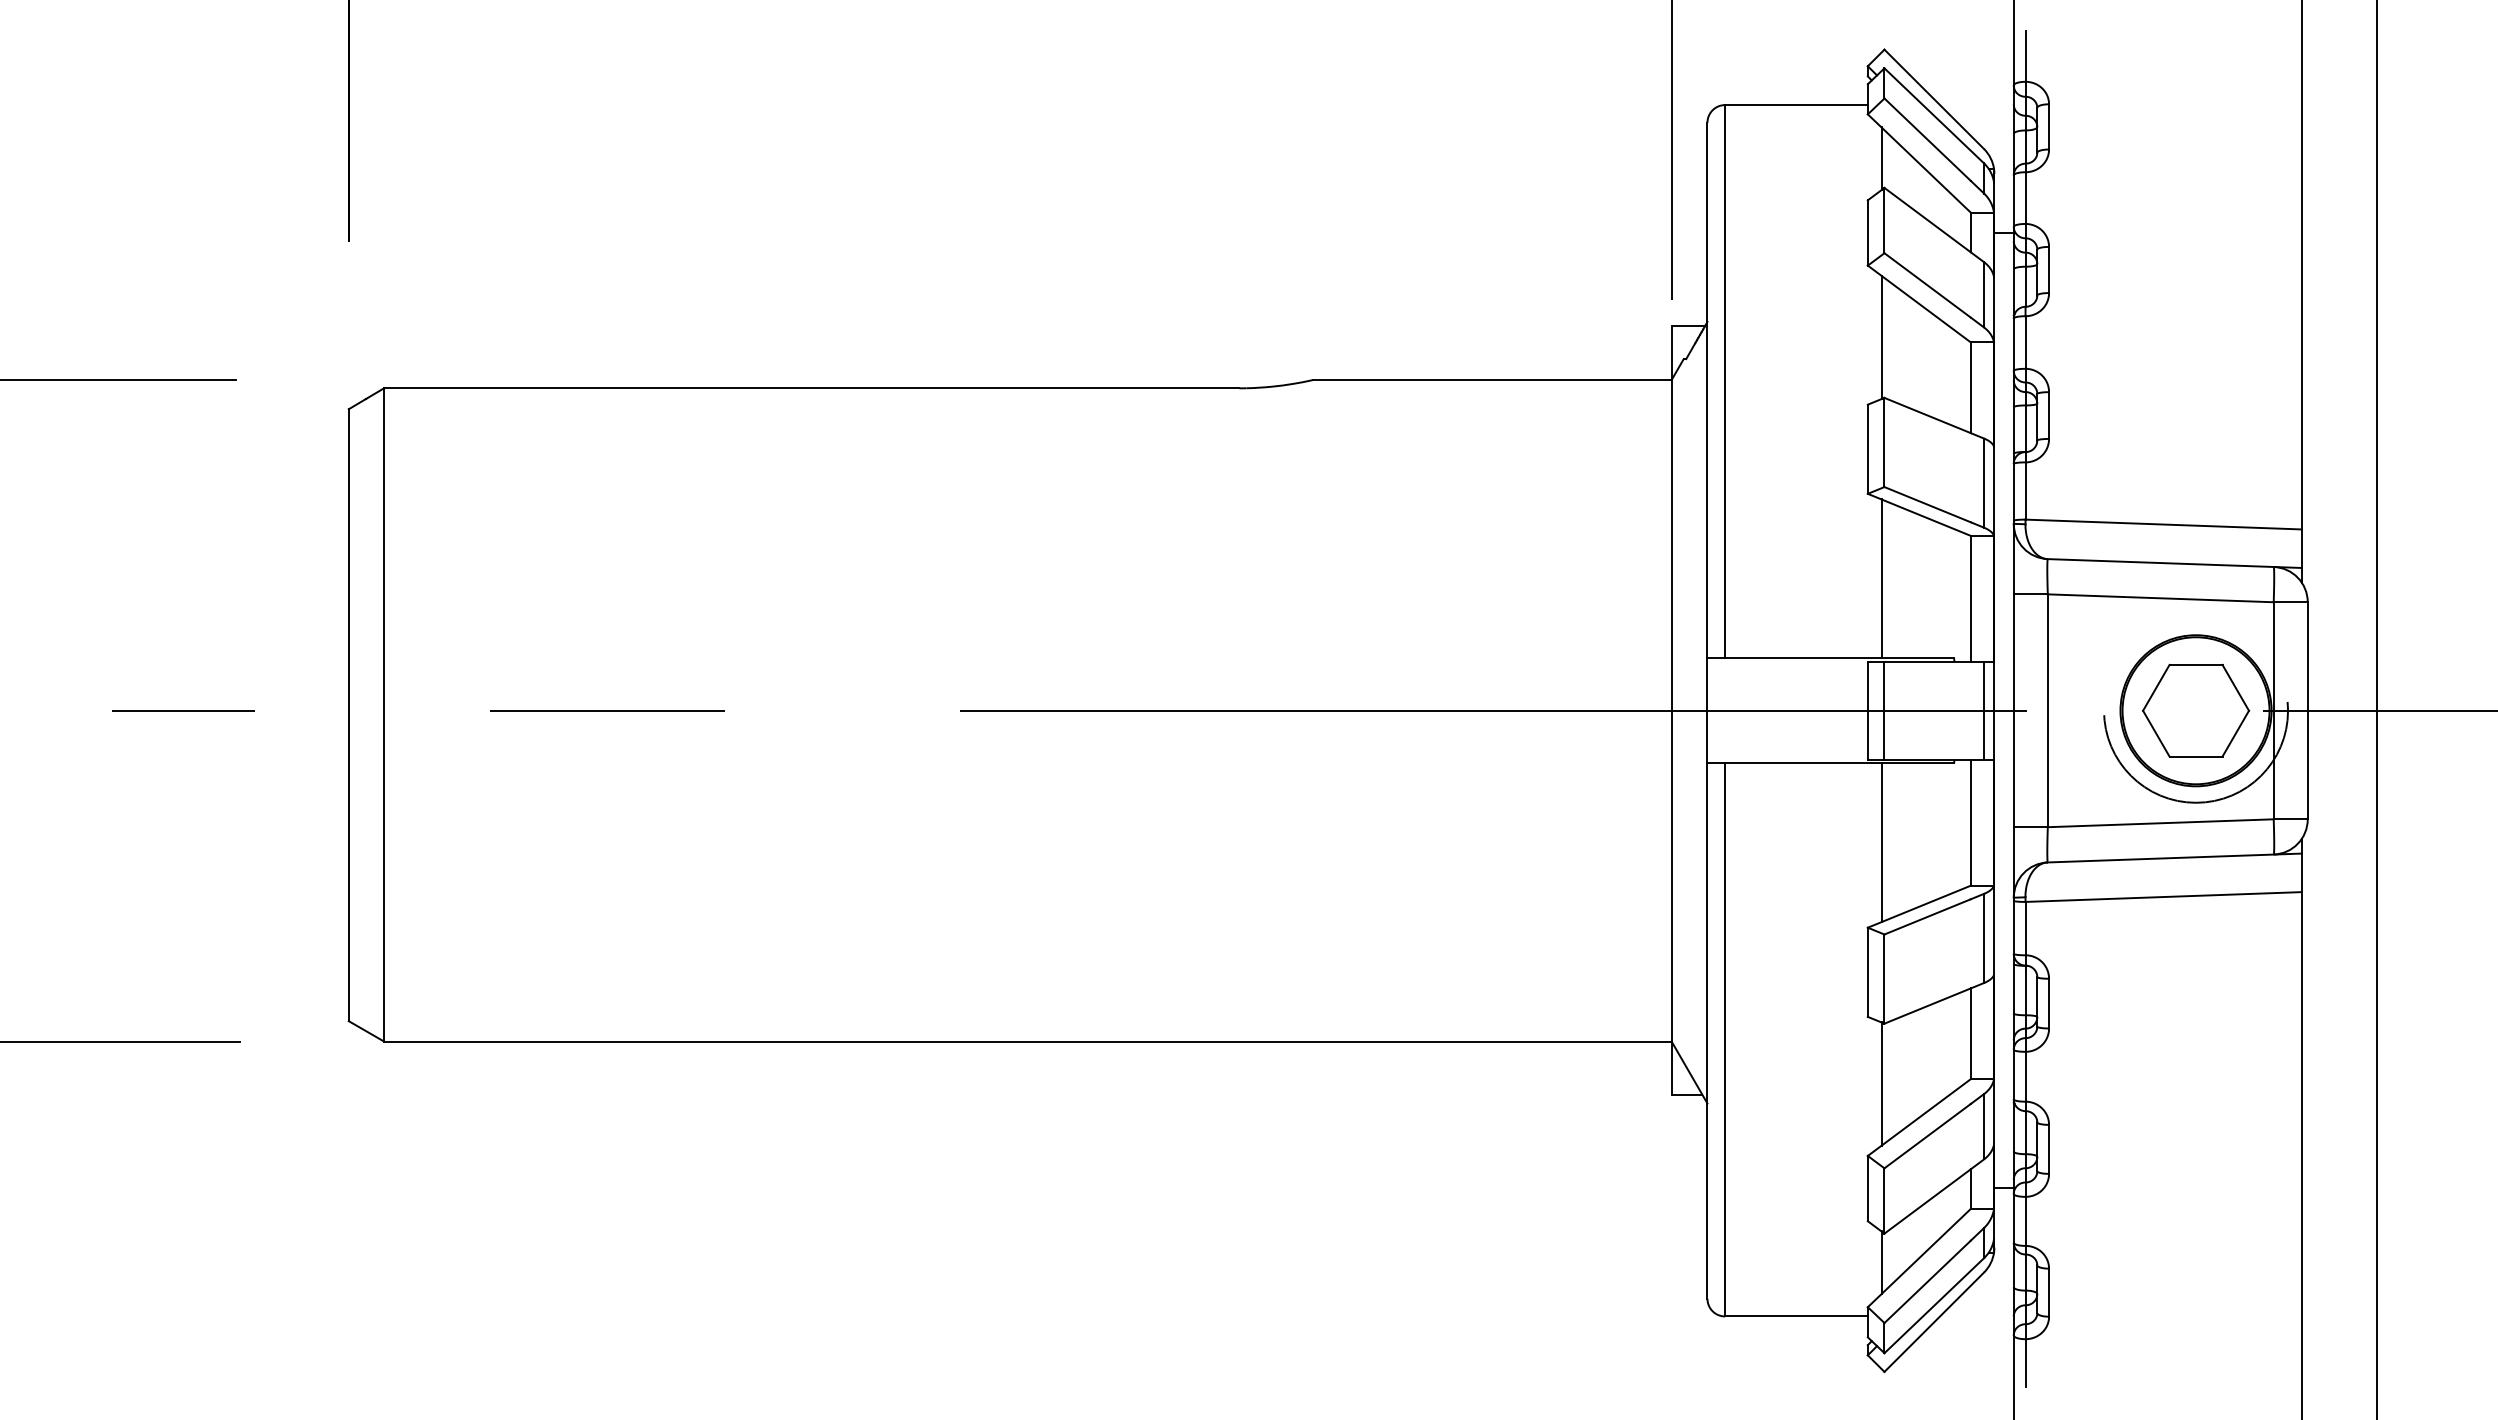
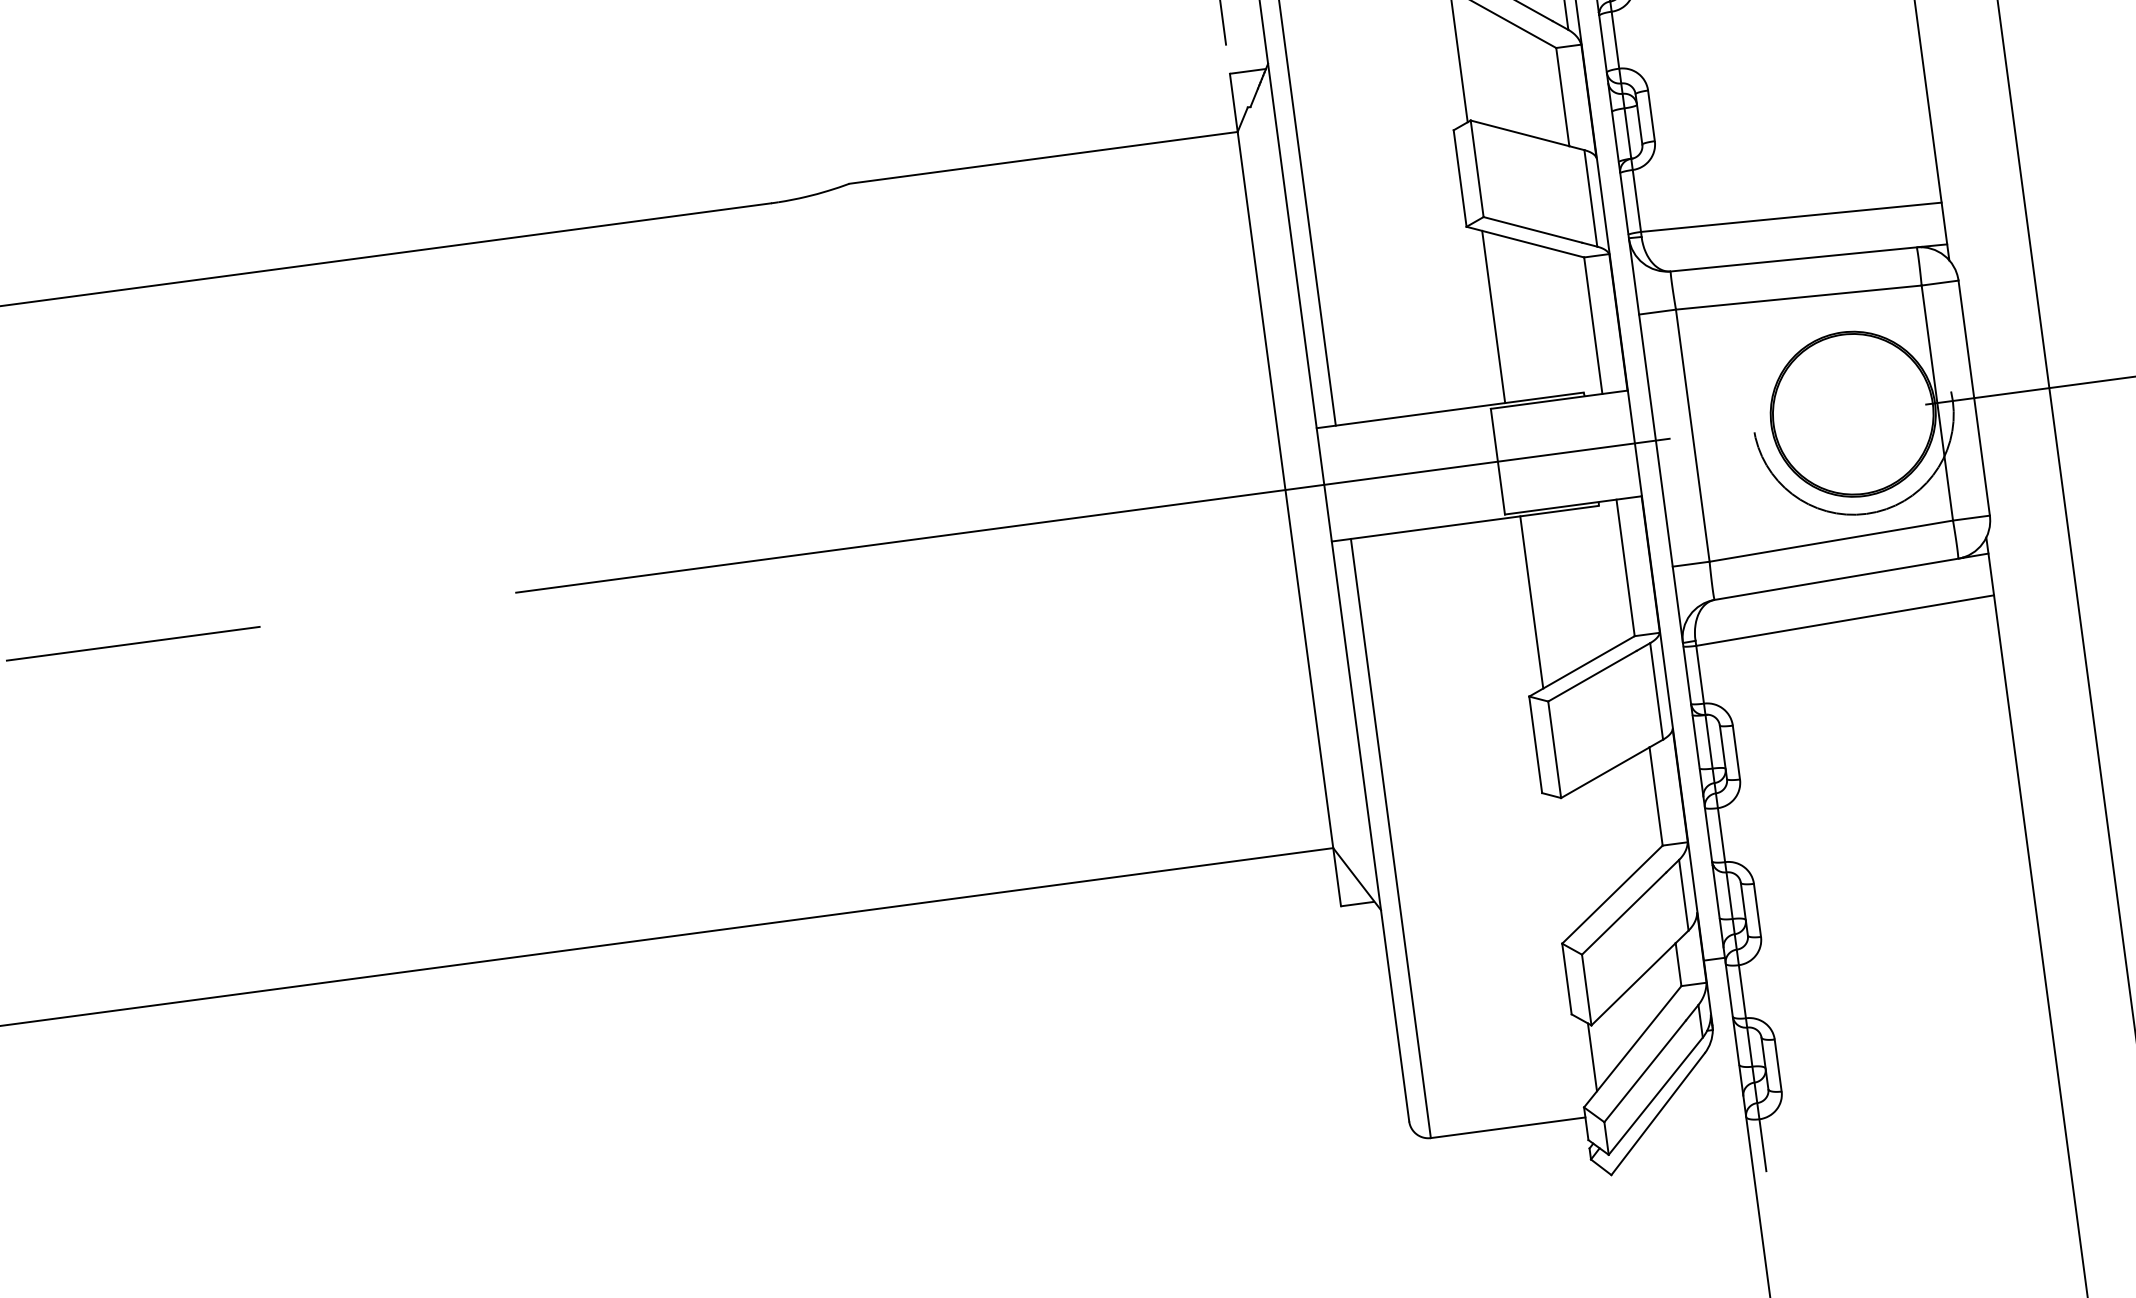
line: (1884, 710) -> (1515, 458), removed
line: (1984, 710) -> (1624, 444), removed
part: (2196, 710) -> (1853, 413), removed
line: (1881, 1083) -> (1566, 863), removed

